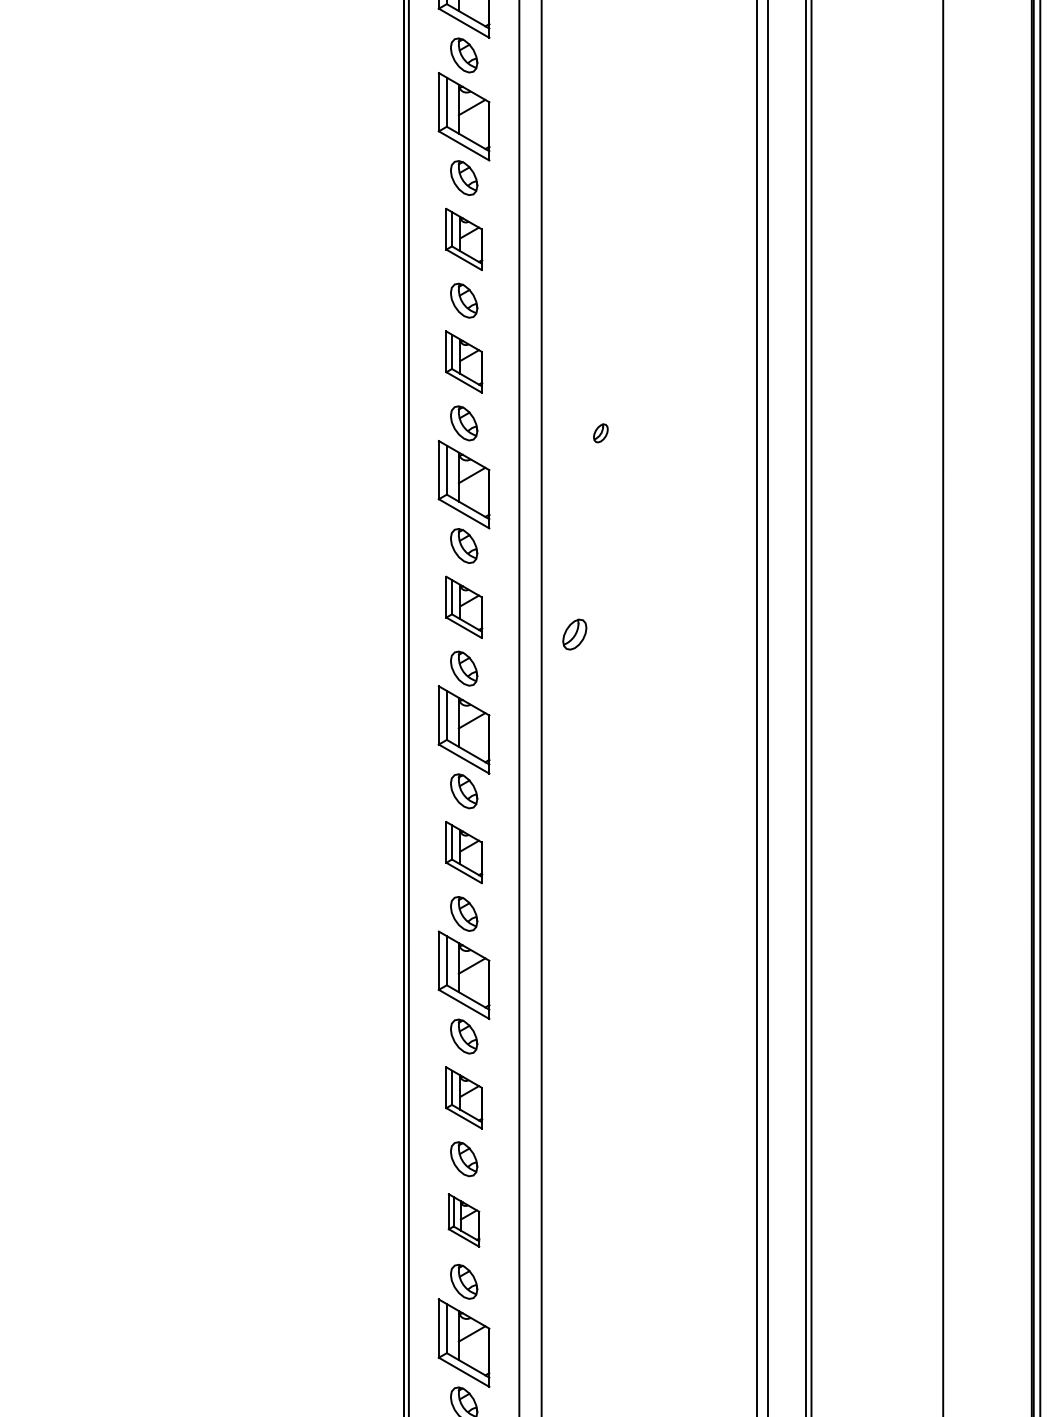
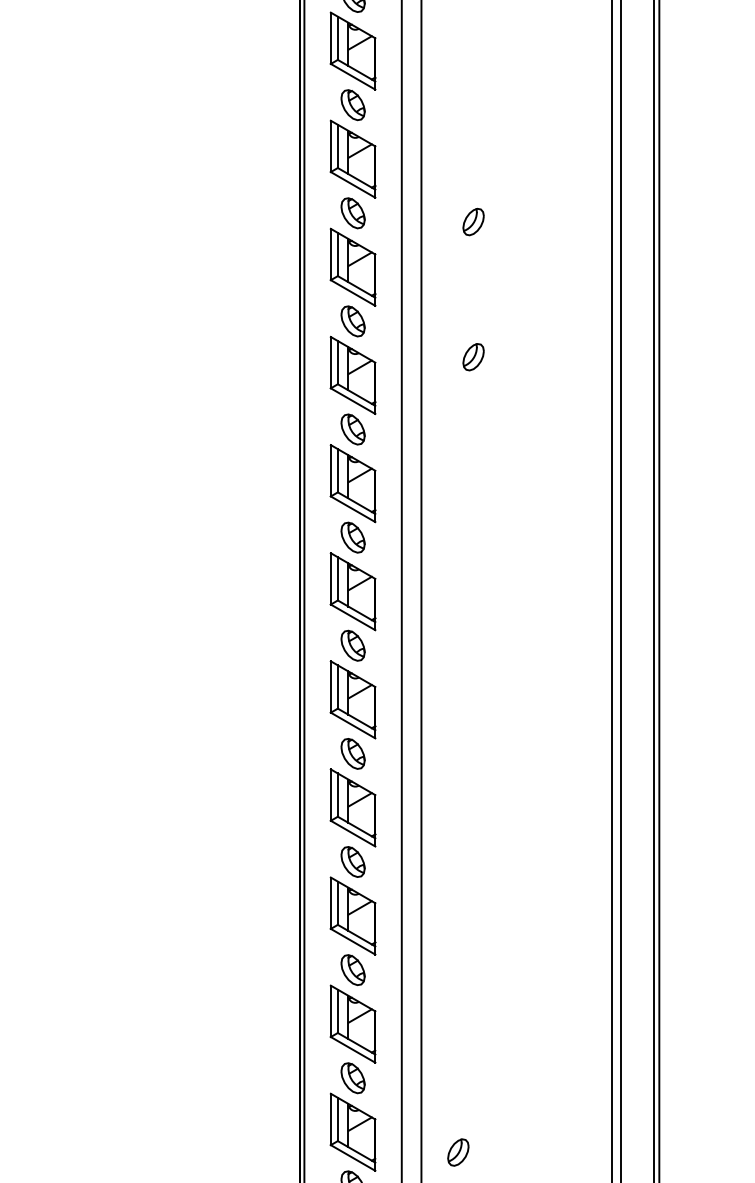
part: (463, 239) -> (352, 51), size x1.43
part: (463, 361) -> (352, 158), size x1.43
part: (600, 433) -> (473, 222), size x1.67
part: (463, 607) -> (352, 375), size x1.43
part: (574, 634) -> (473, 357), moved
part: (463, 852) -> (352, 591), size x1.43
part: (463, 1097) -> (352, 807), size x1.43
part: (463, 1220) -> (352, 916), size x1.67

